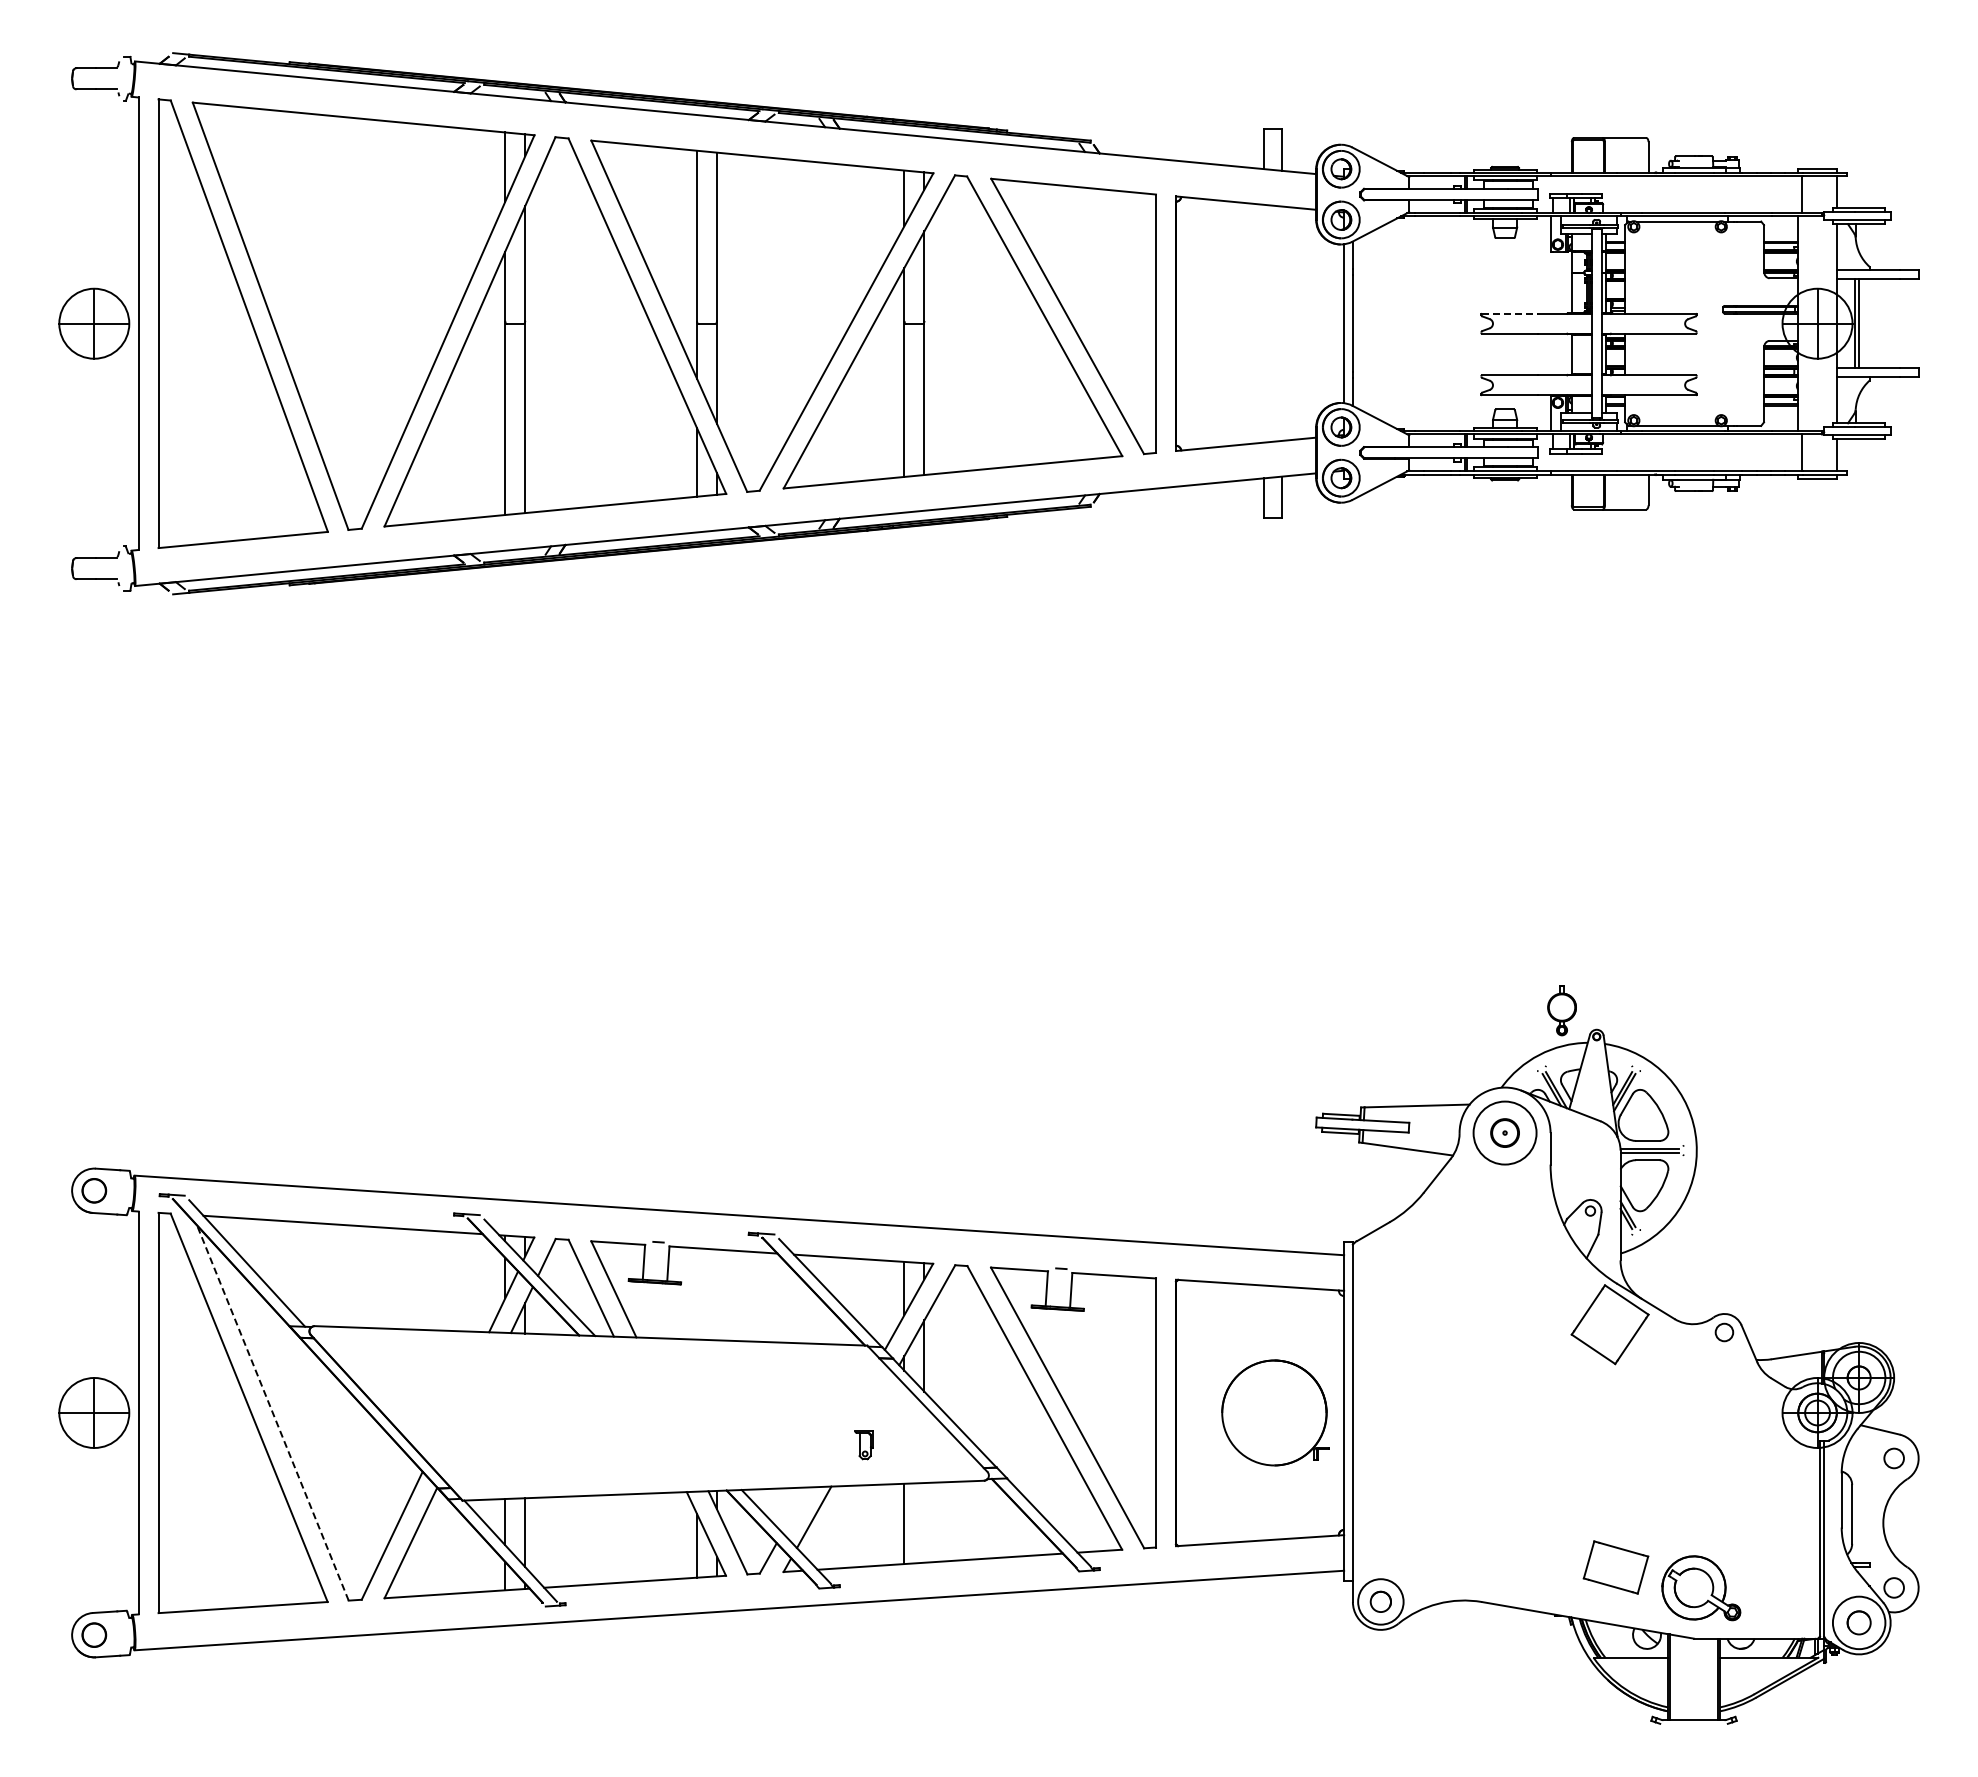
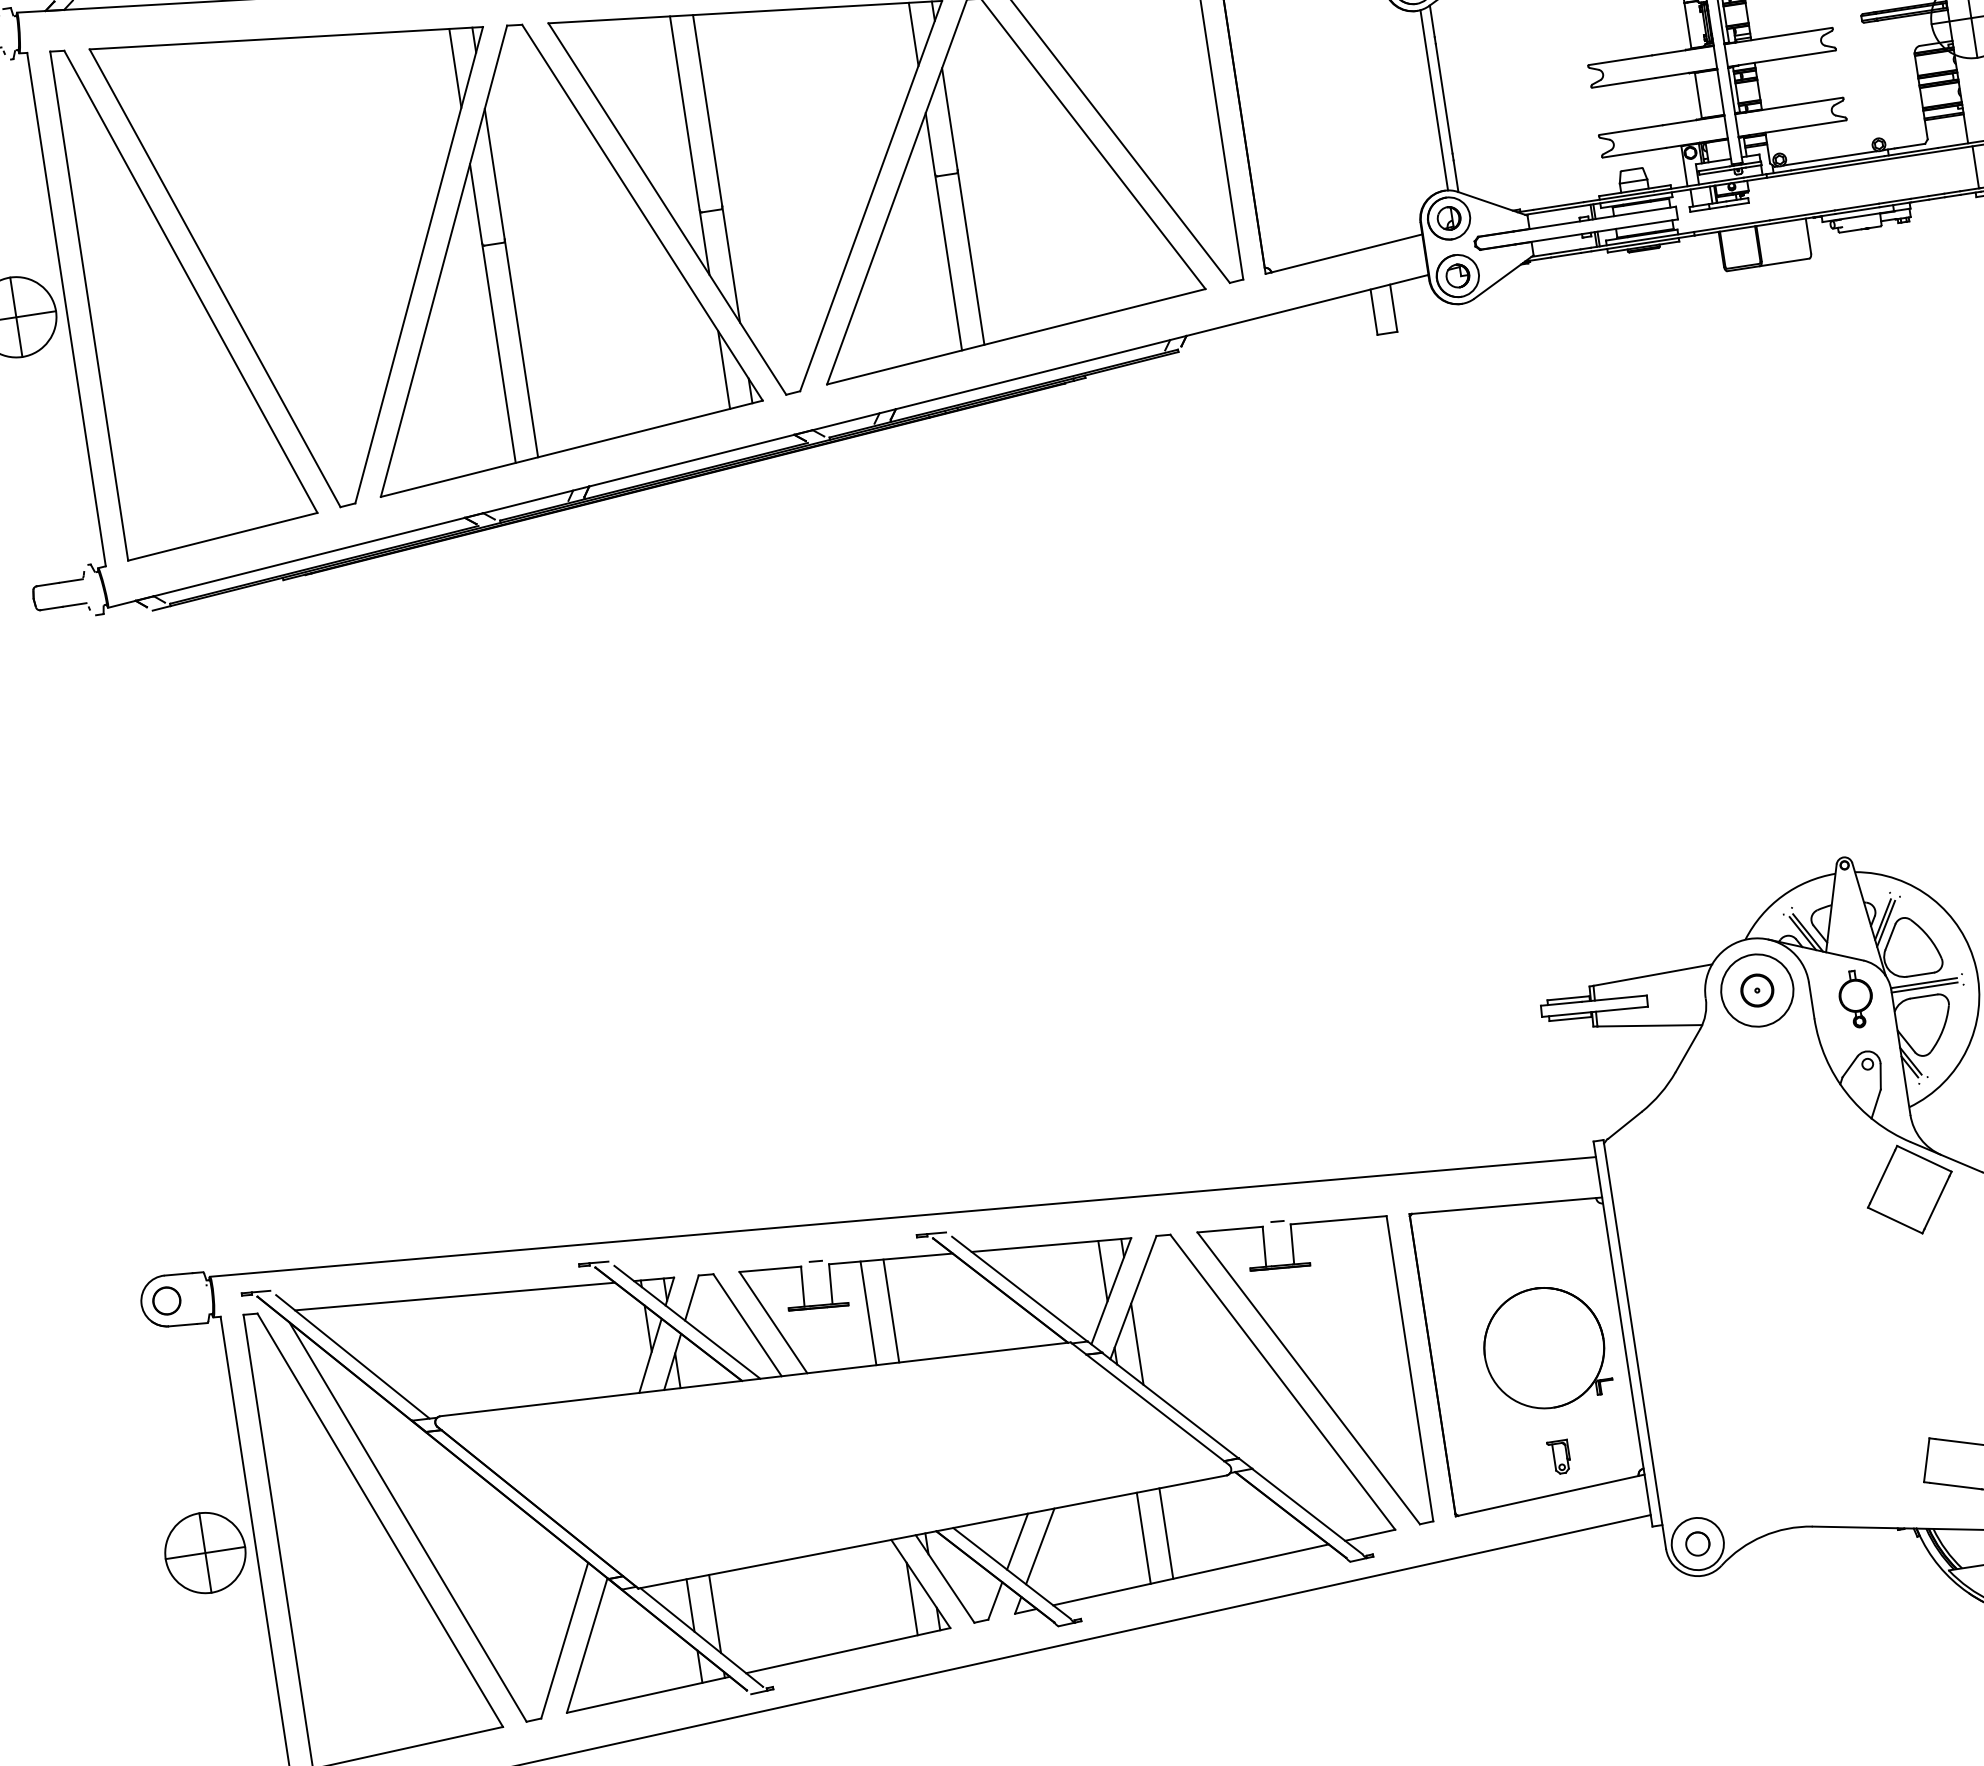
line: (1509, 313) -> (1620, 59), dashed -> solid
part: (1561, 1010) -> (1855, 999), moved
line: (696, 1293) -> (867, 1312), added
line: (716, 1294) -> (890, 1310), added
line: (272, 1412) -> (407, 1521), dashed -> solid
part: (863, 1445) -> (1558, 1457), moved
line: (794, 1509) -> (1016, 1540), added
line: (924, 1522) -> (1166, 1533), added

